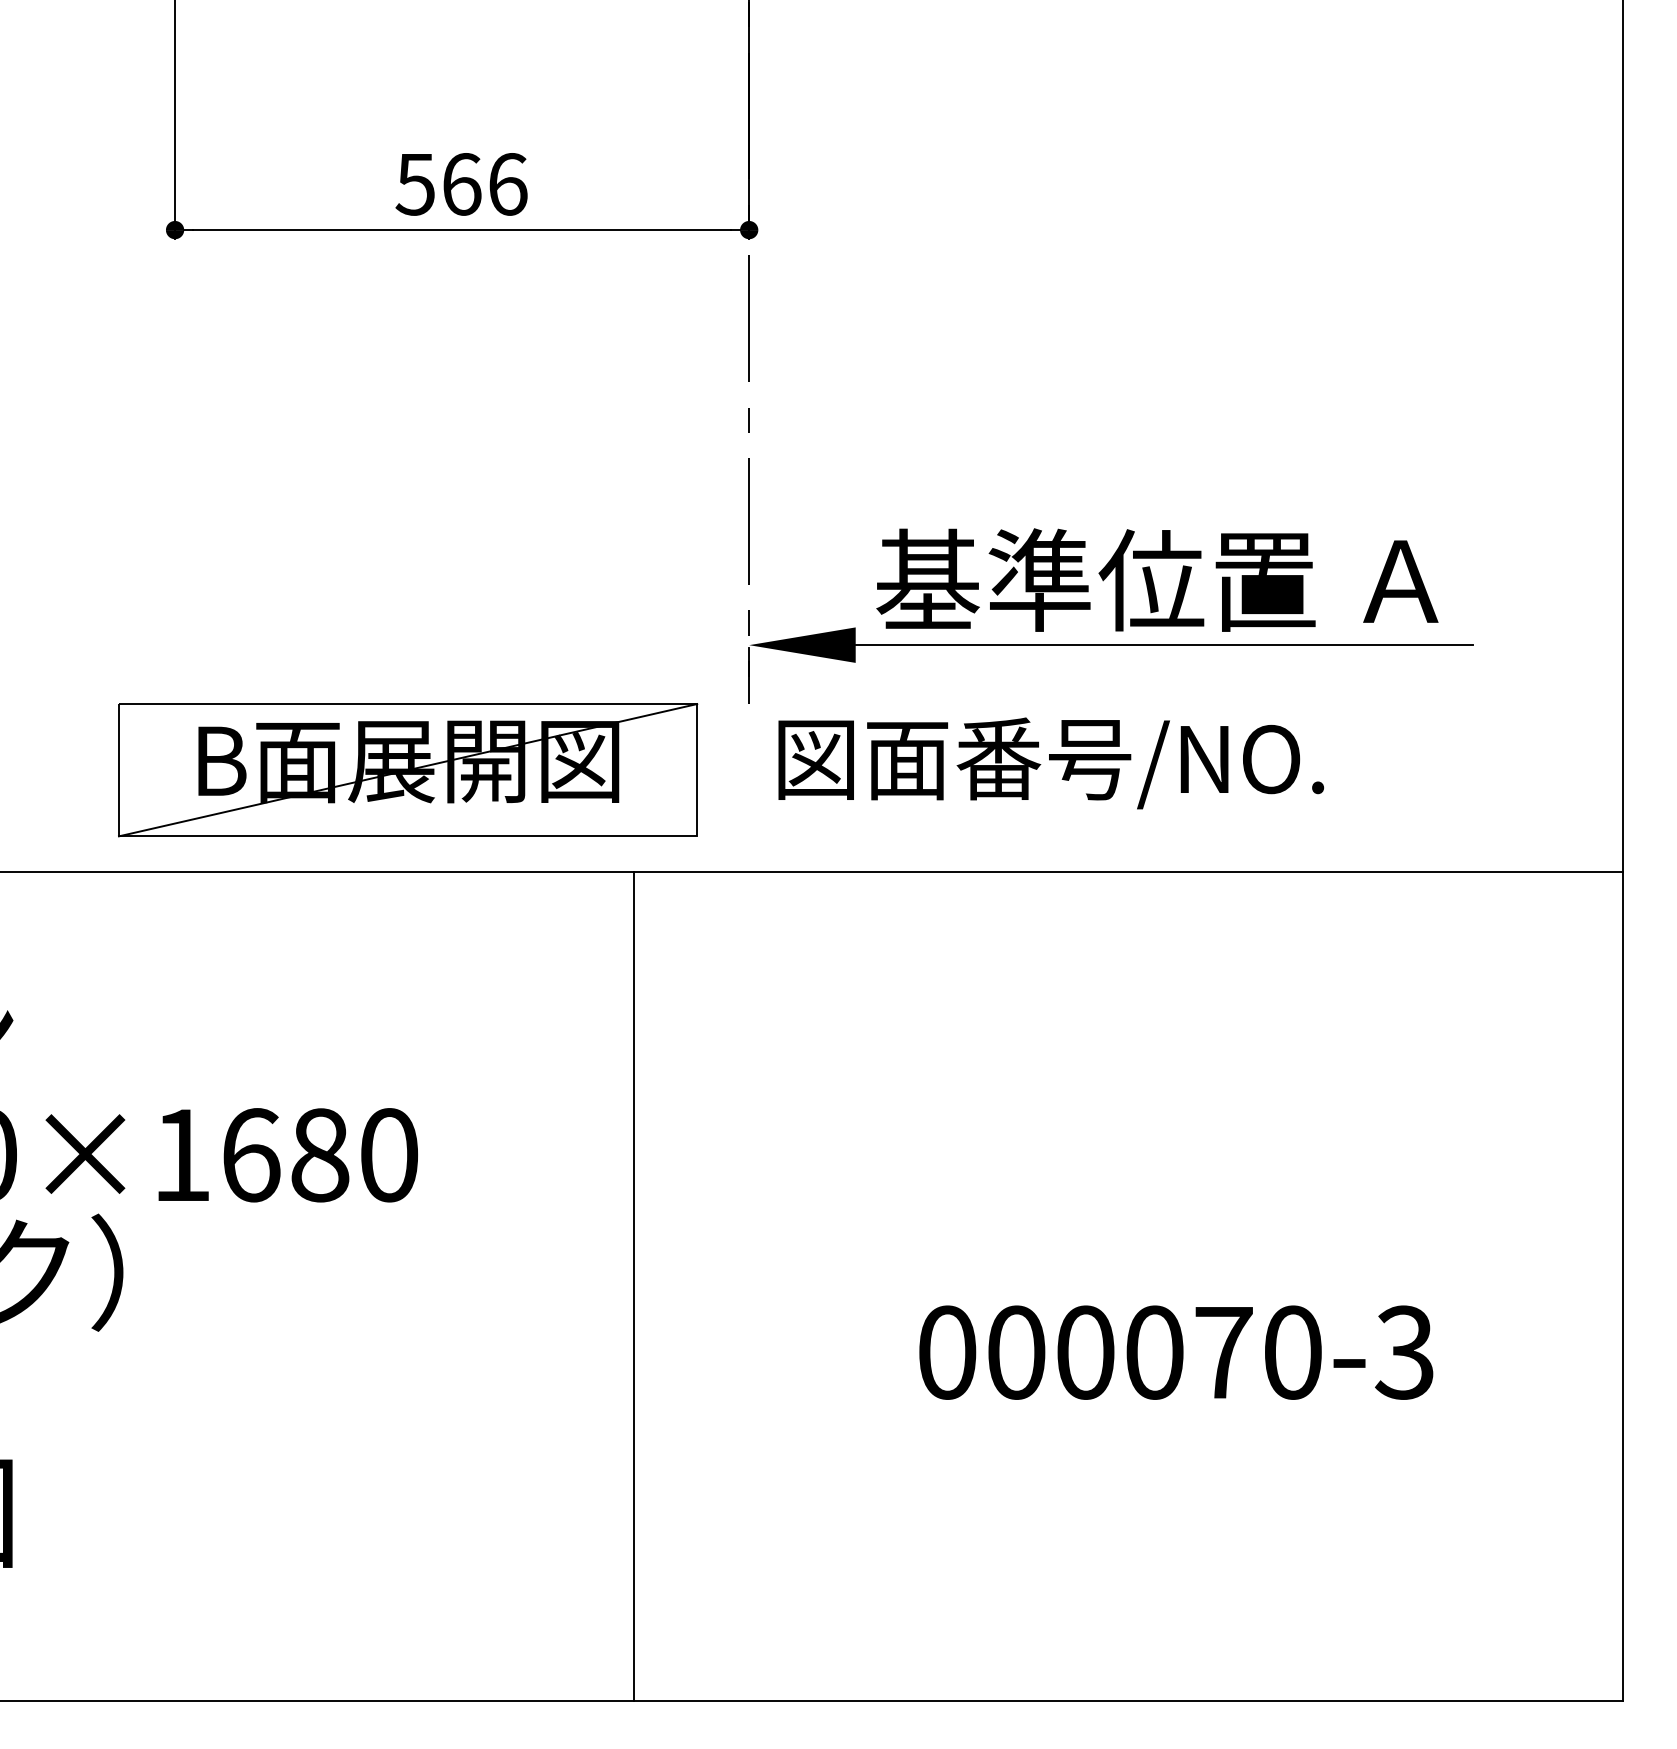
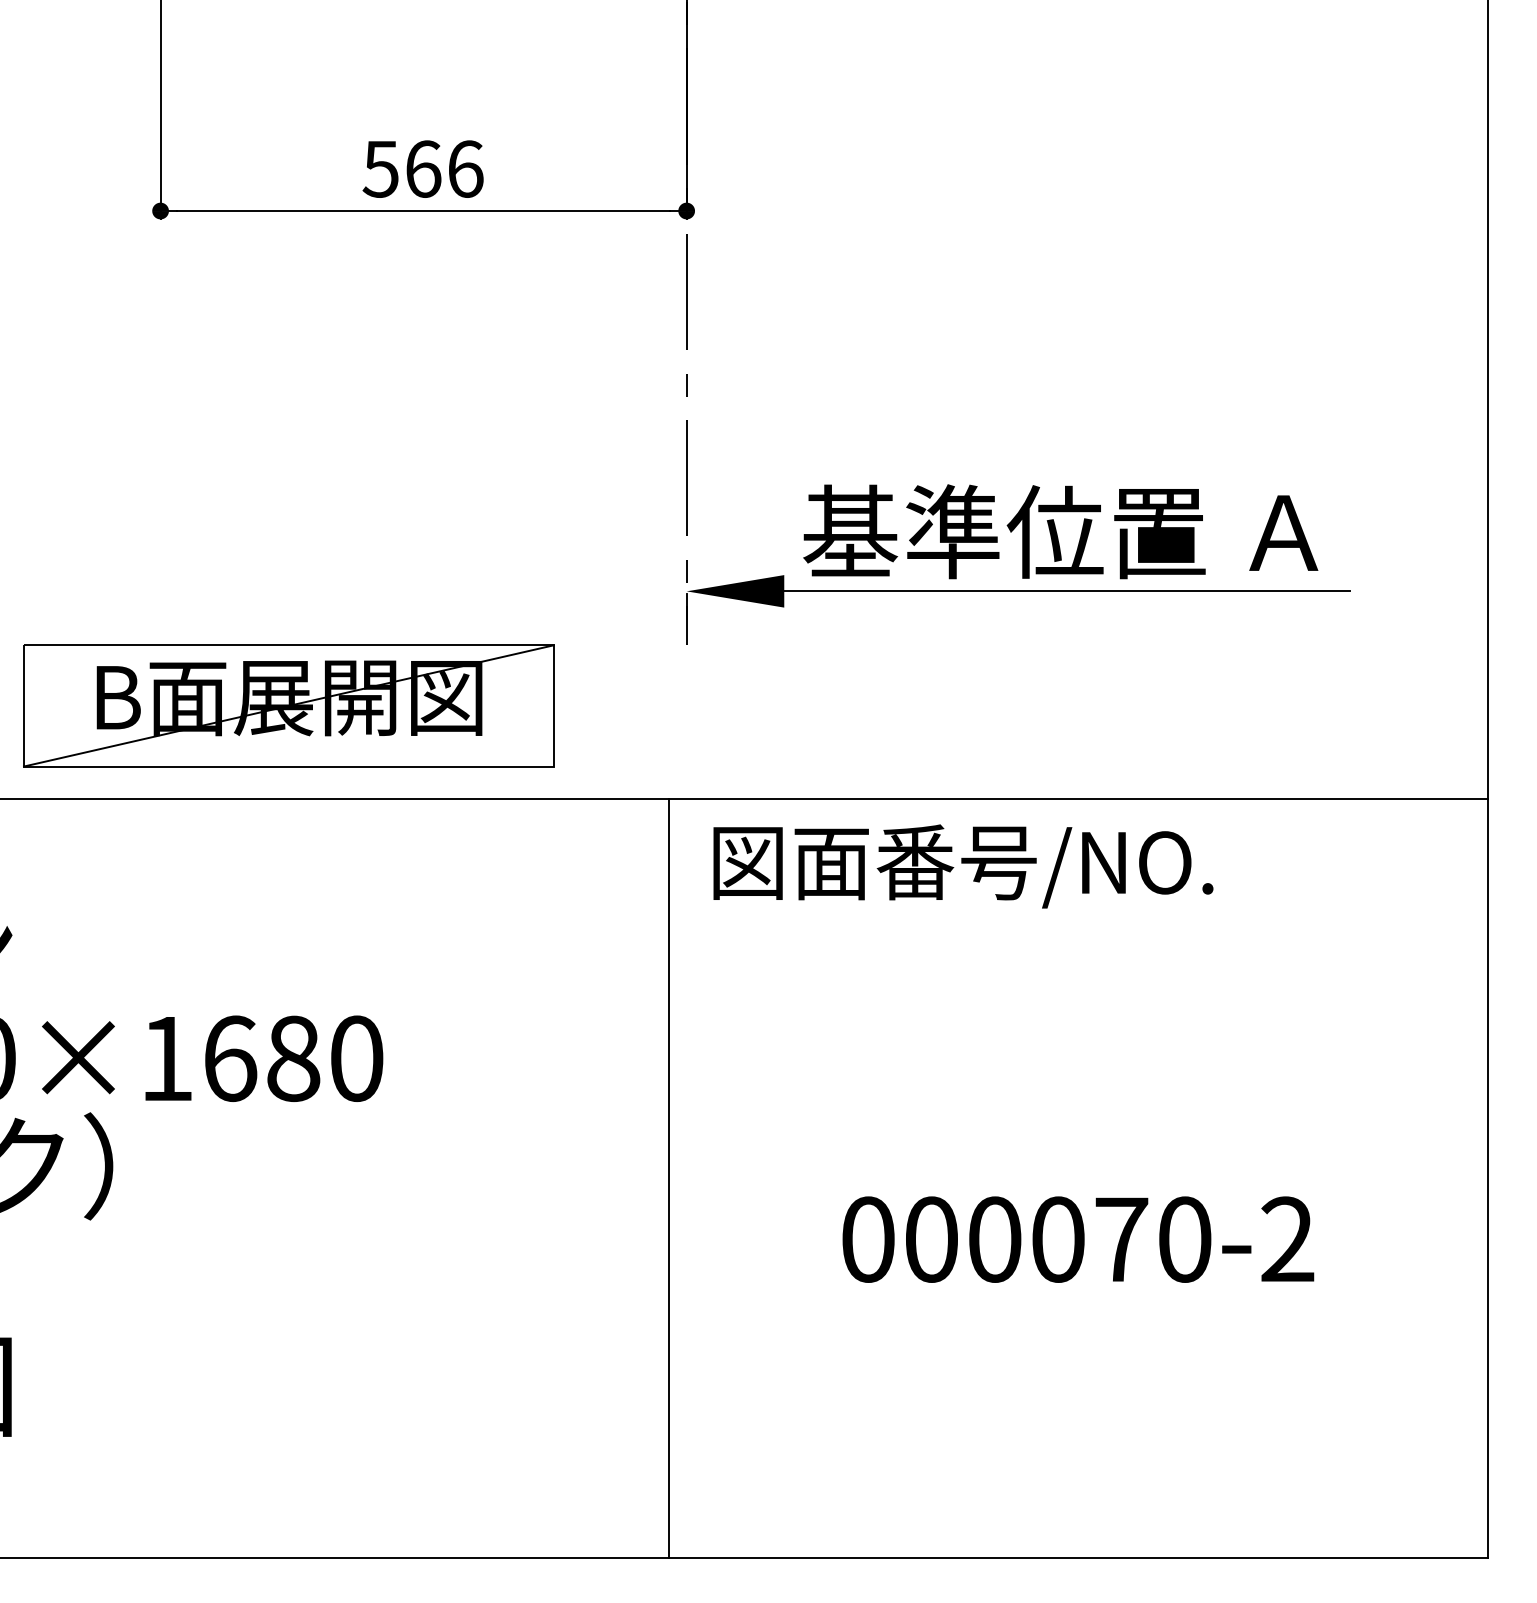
text: (1050, 763) -> (962, 866), moved
part: (408, 770) -> (289, 706), moved
line: (634, 1285) -> (669, 1178), moved
text: (1404, 1352) -> (1287, 1239), 000070-3 -> 000070-2

